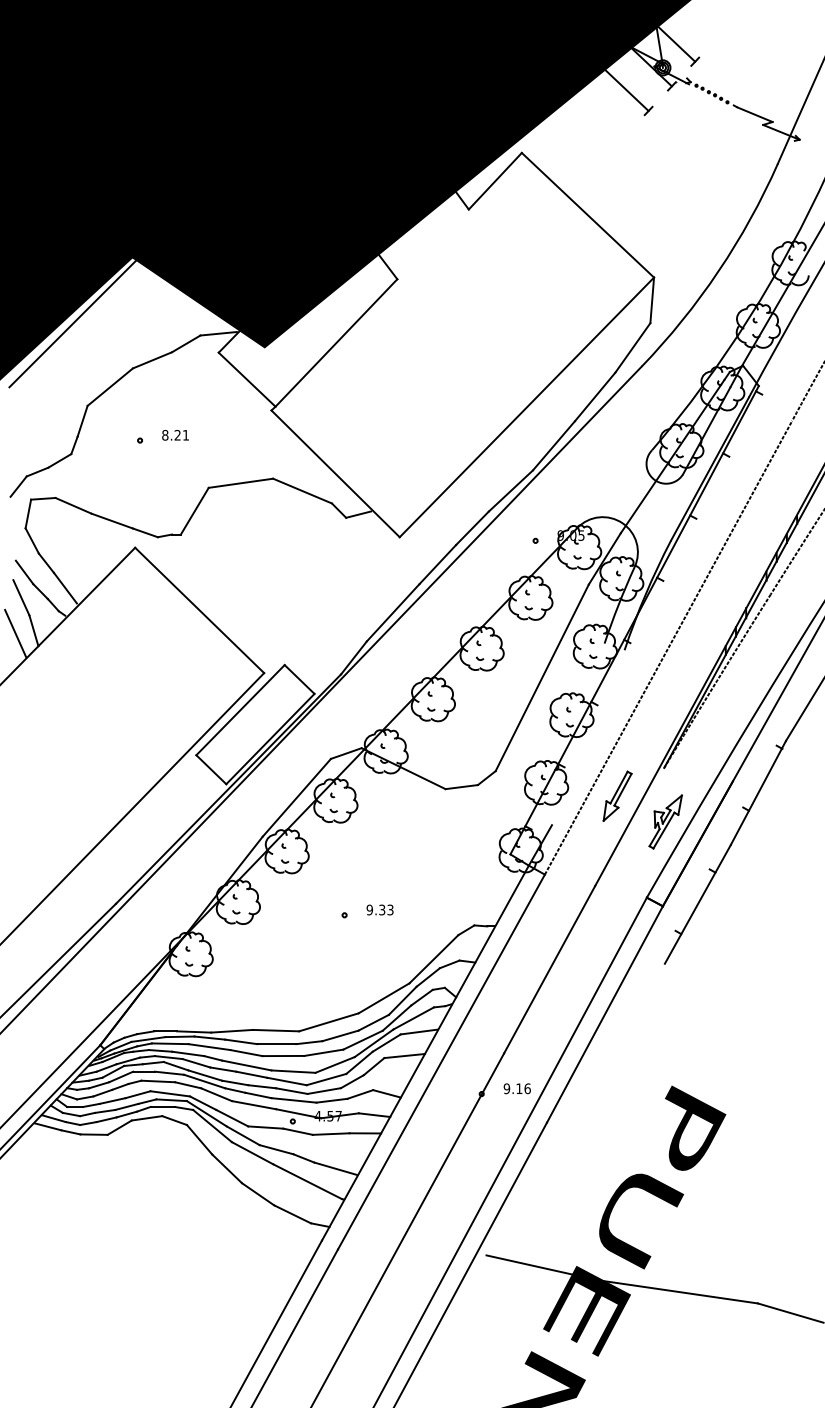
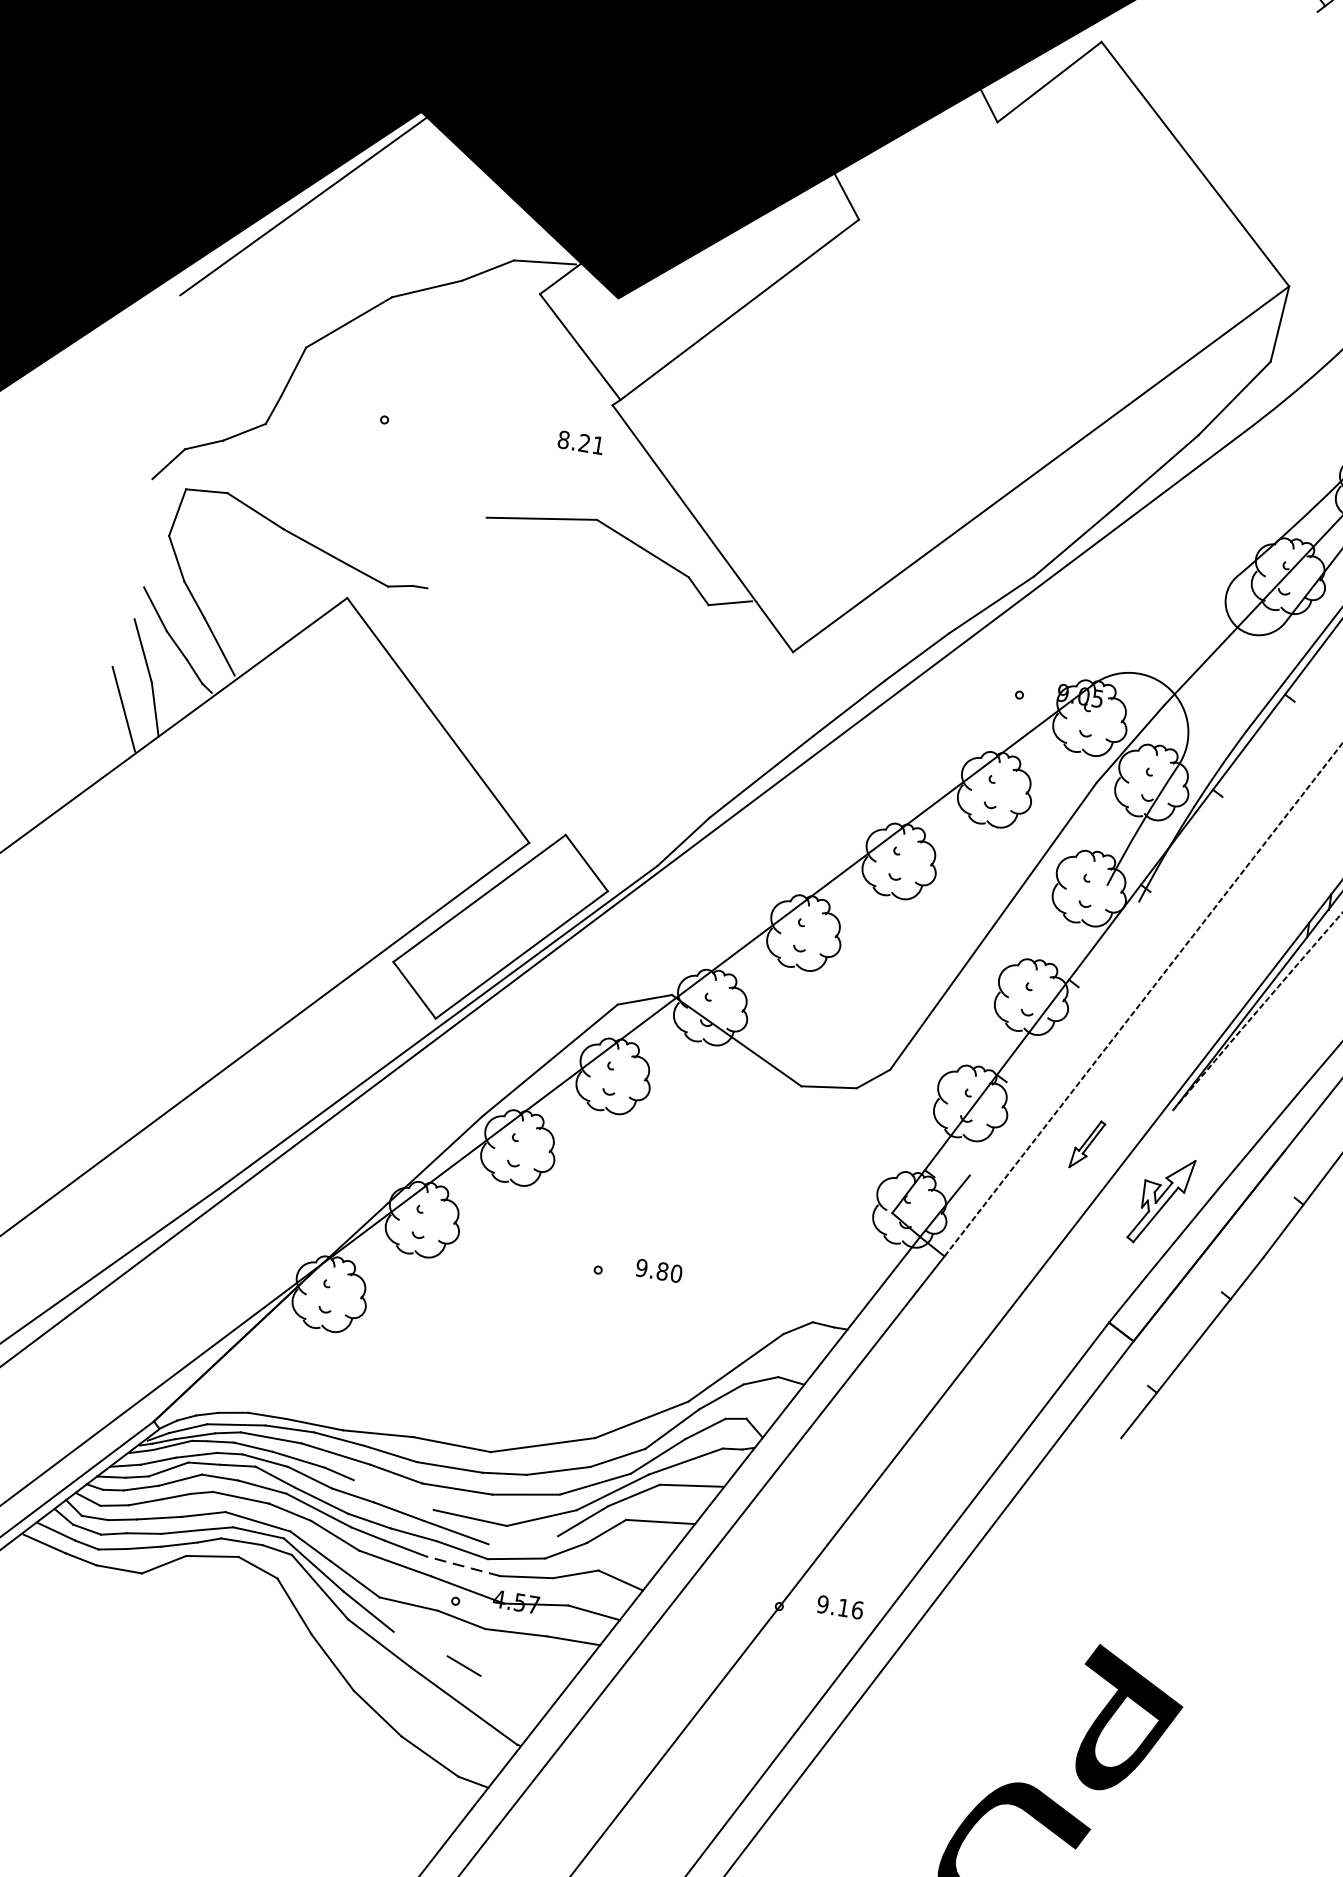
text: (175, 435) -> (580, 443), moved
line: (194, 510) -> (456, 551), removed
part: (617, 795) -> (1087, 1143), size x0.6
text: (386, 909) -> (669, 1271), 9.33 -> 9.80
line: (246, 1065) -> (393, 1494), removed
line: (326, 1079) -> (523, 1540), removed
line: (293, 1100) -> (462, 1566), solid -> dashed
line: (276, 1149) -> (420, 1643), removed
line: (335, 1168) -> (514, 1691), removed

